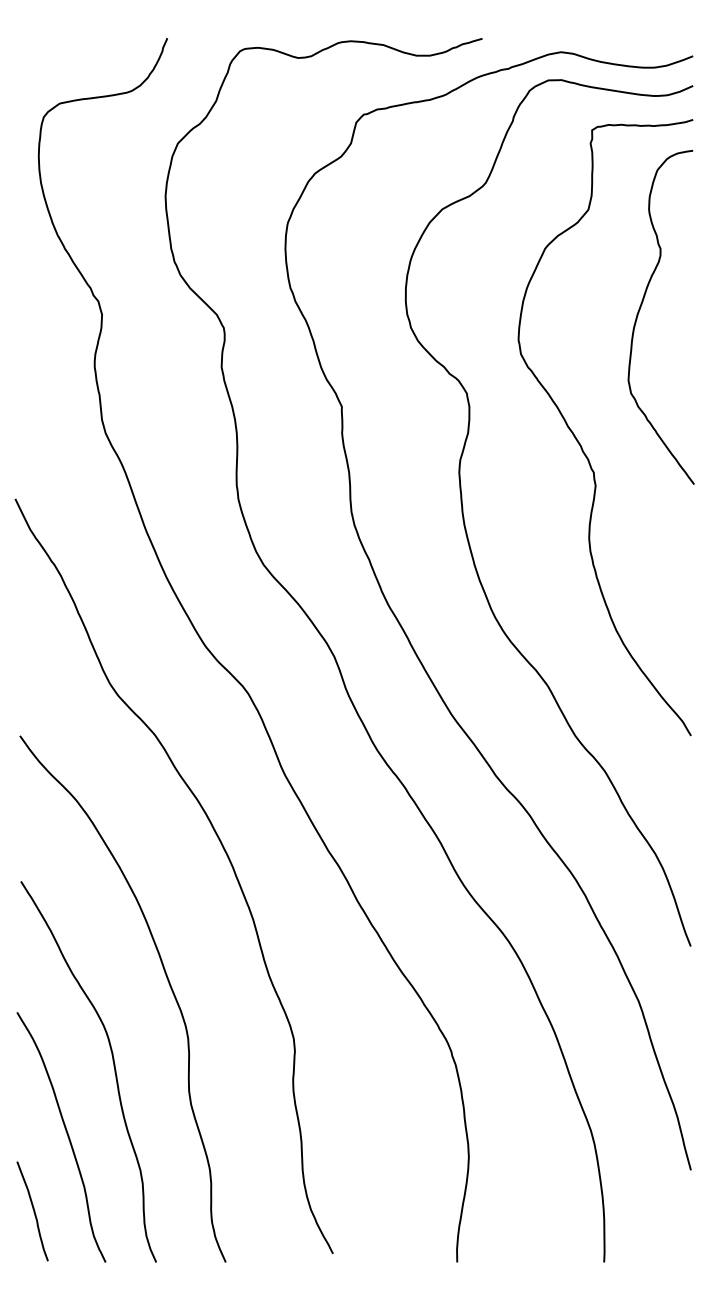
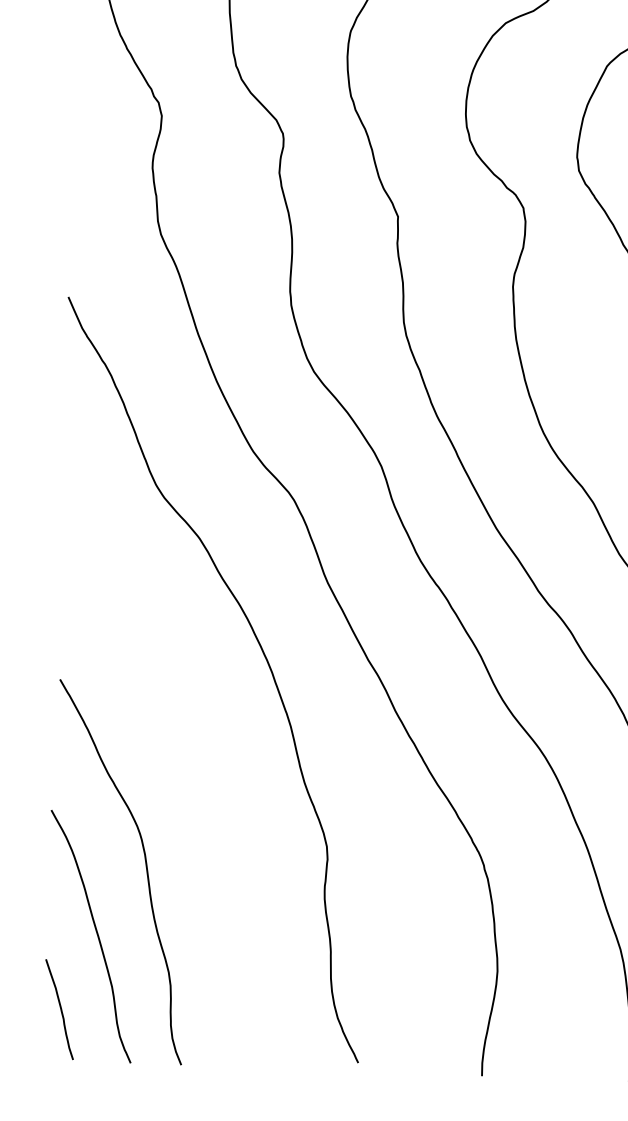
curve: (167, 981) -> (202, 784), removed

